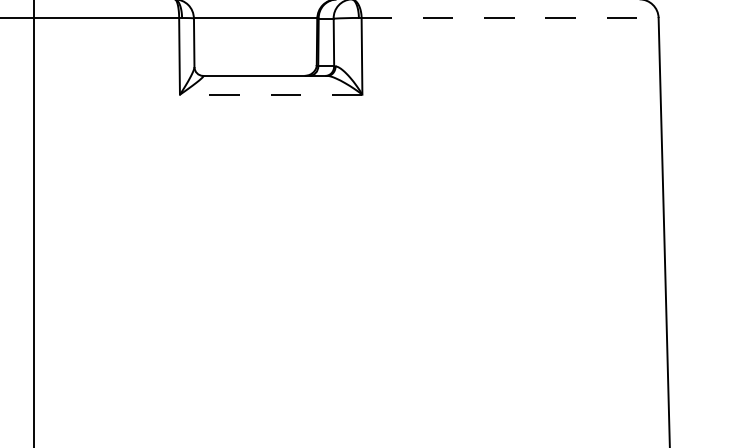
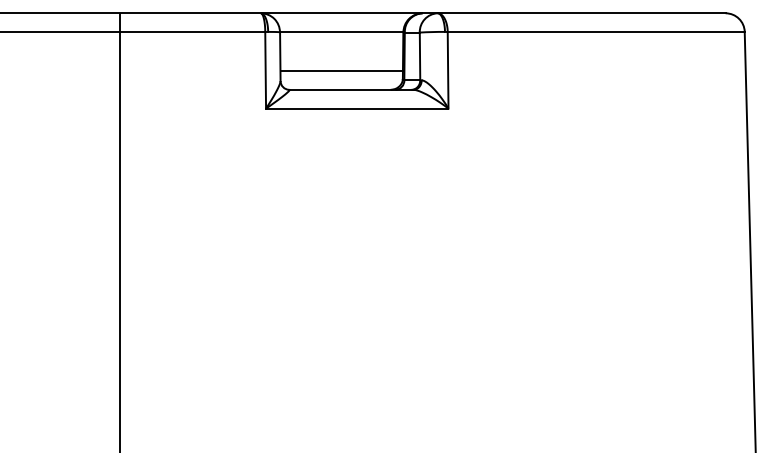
line: (510, 17) -> (596, 31), dashed -> solid
line: (255, 57) -> (341, 71), added
line: (270, 94) -> (356, 108), dashed -> solid

